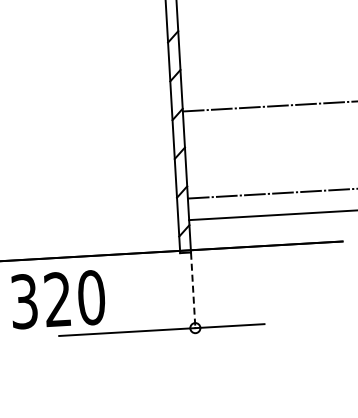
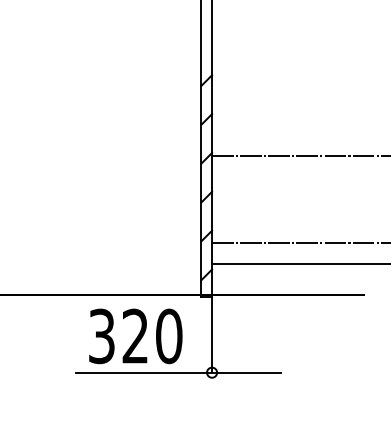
line: (193, 290) -> (212, 335), dashed -> solid
text: (57, 299) -> (135, 336), moved

